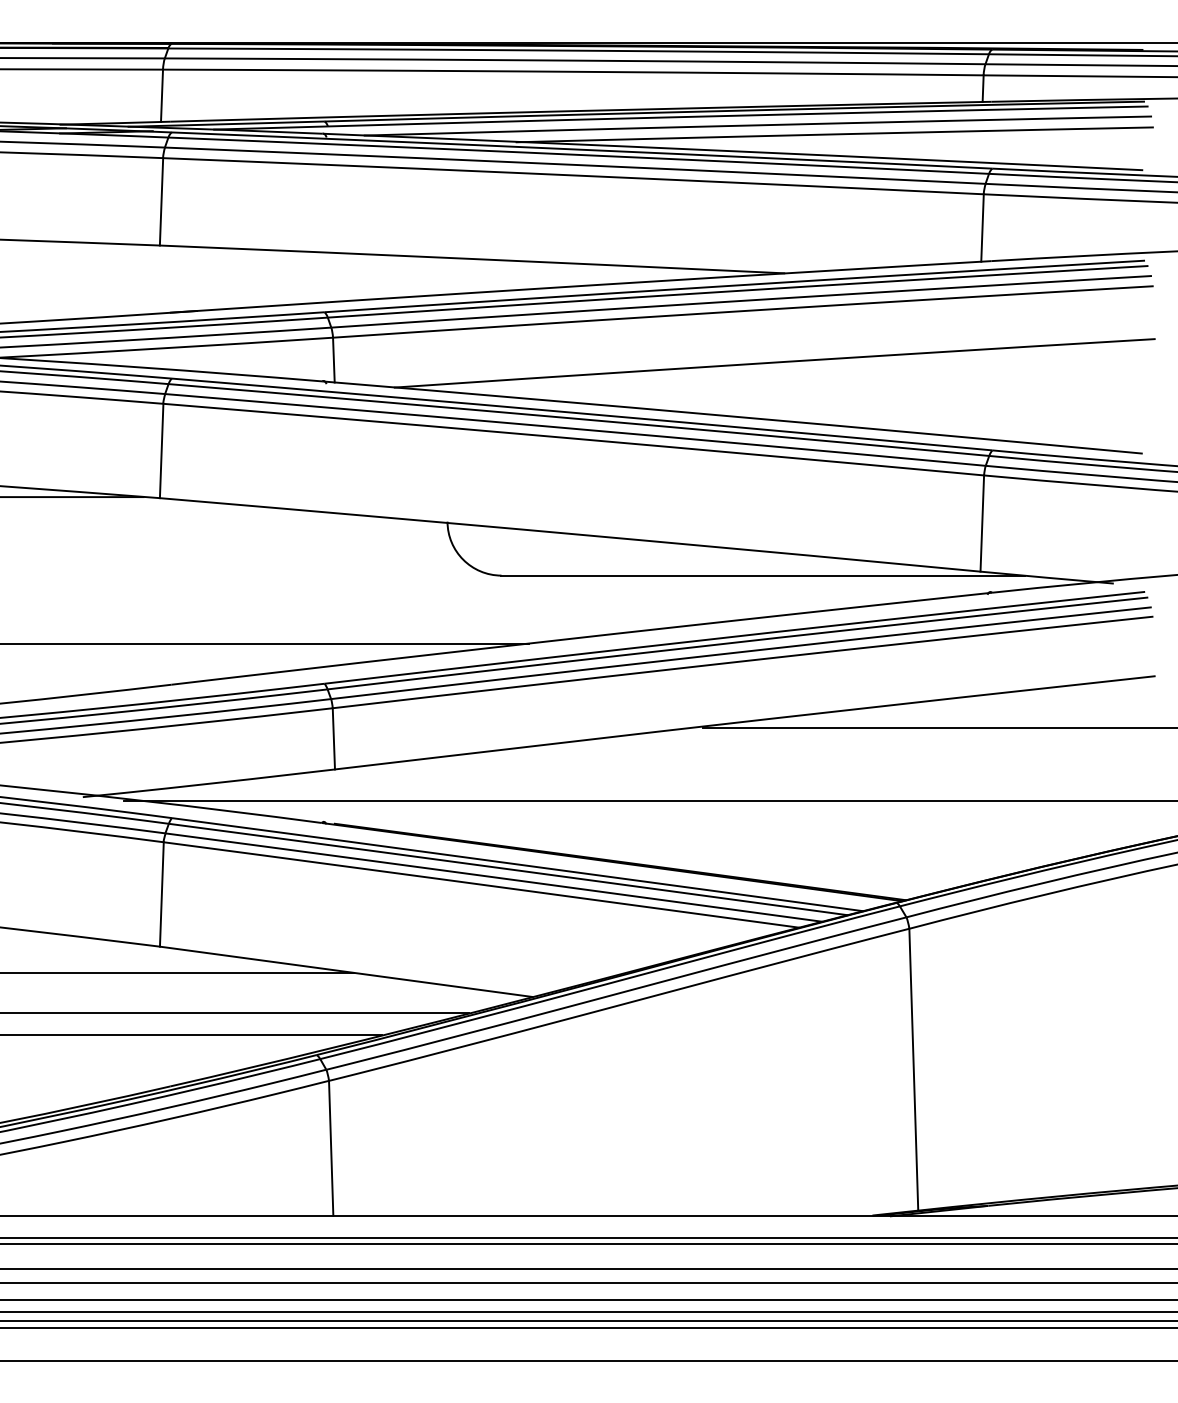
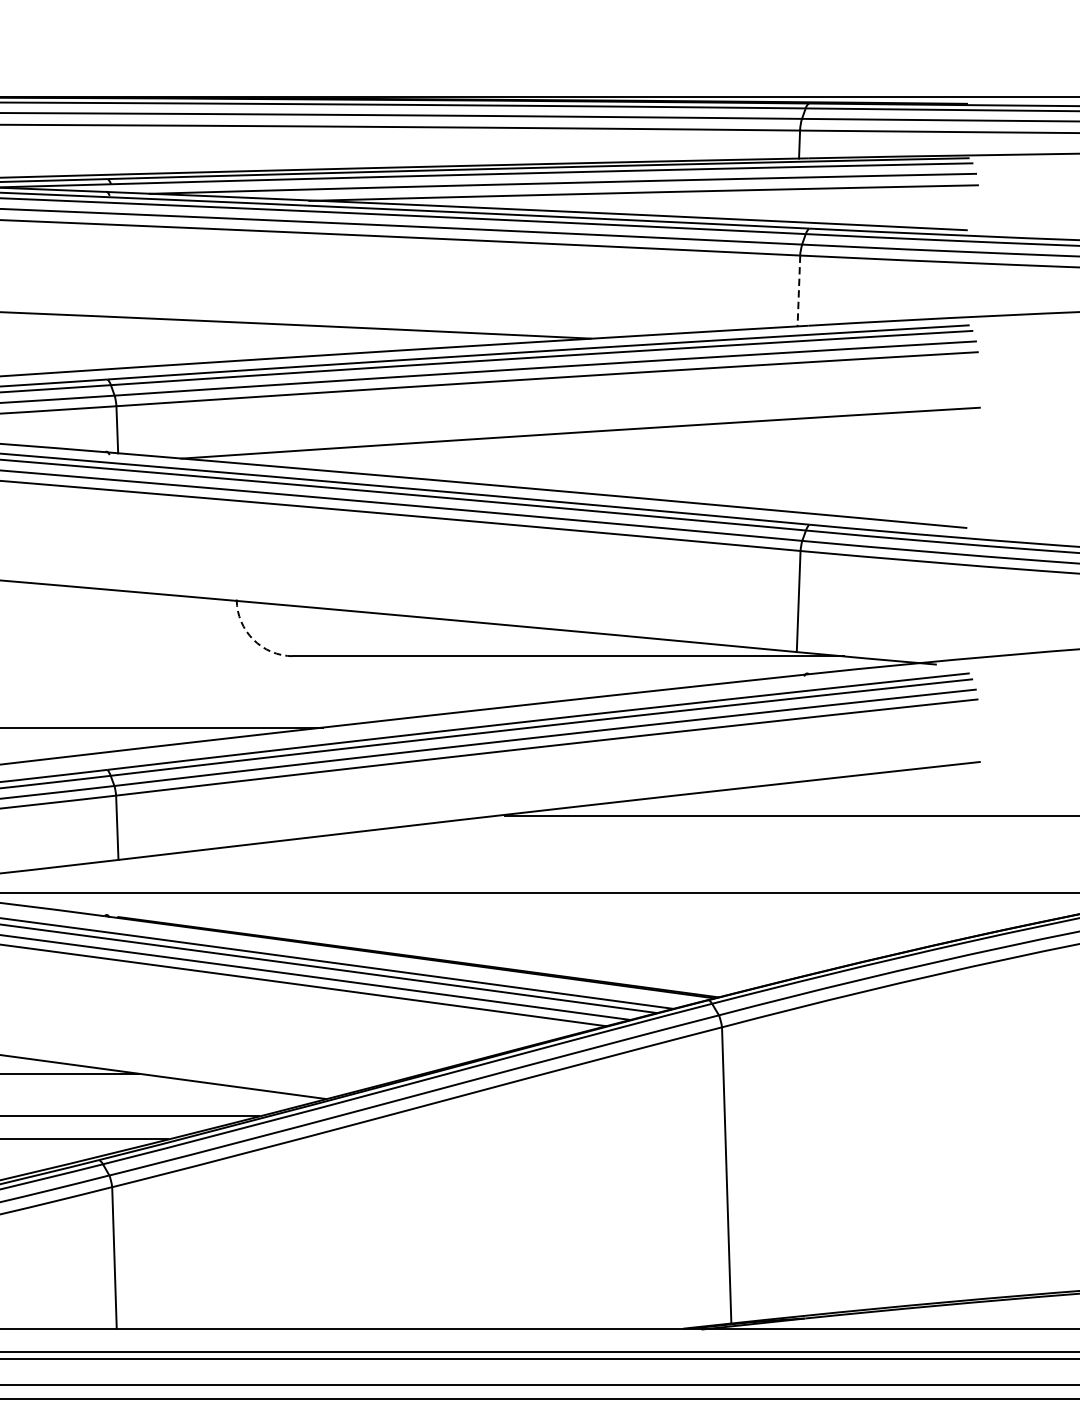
line: (982, 228) -> (798, 291), solid -> dashed
arc: (463, 559) -> (253, 639), solid -> dashed

